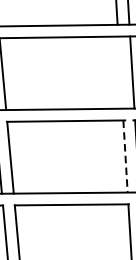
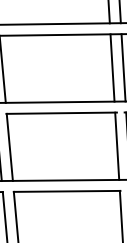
line: (120, 72) -> (112, 67), added
line: (125, 156) -> (117, 146), dashed -> solid

